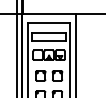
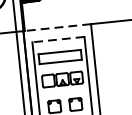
line: (49, 13) -> (57, 26), solid -> dashed
line: (49, 23) -> (58, 39), solid -> dashed

